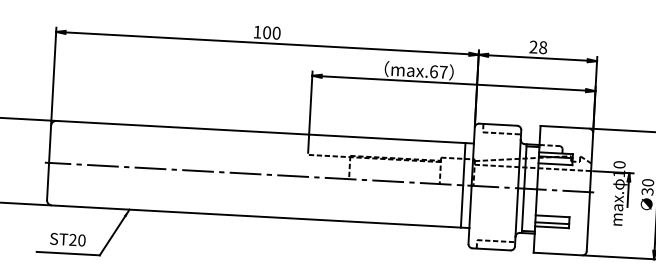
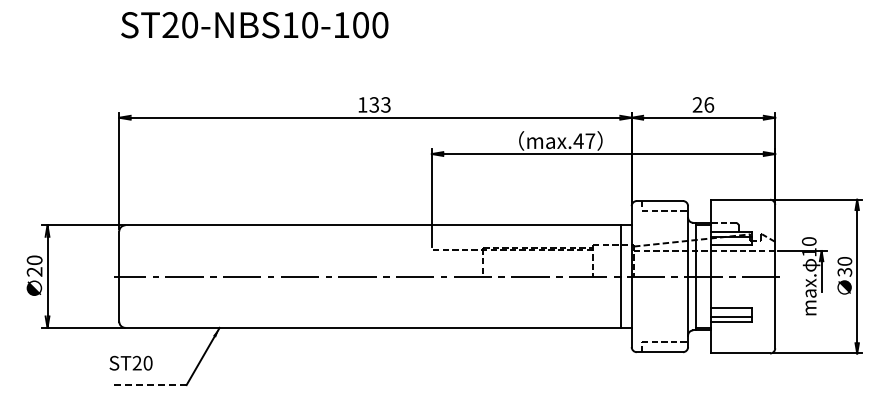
text: (271, 32) -> (379, 104), 100 -> 133
text: (543, 47) -> (709, 104), 28 -> 26
text: (433, 72) -> (578, 141), max.67 -> max.47
text: (67, 239) -> (130, 362), moved
line: (67, 253) -> (147, 385), solid -> dashed

